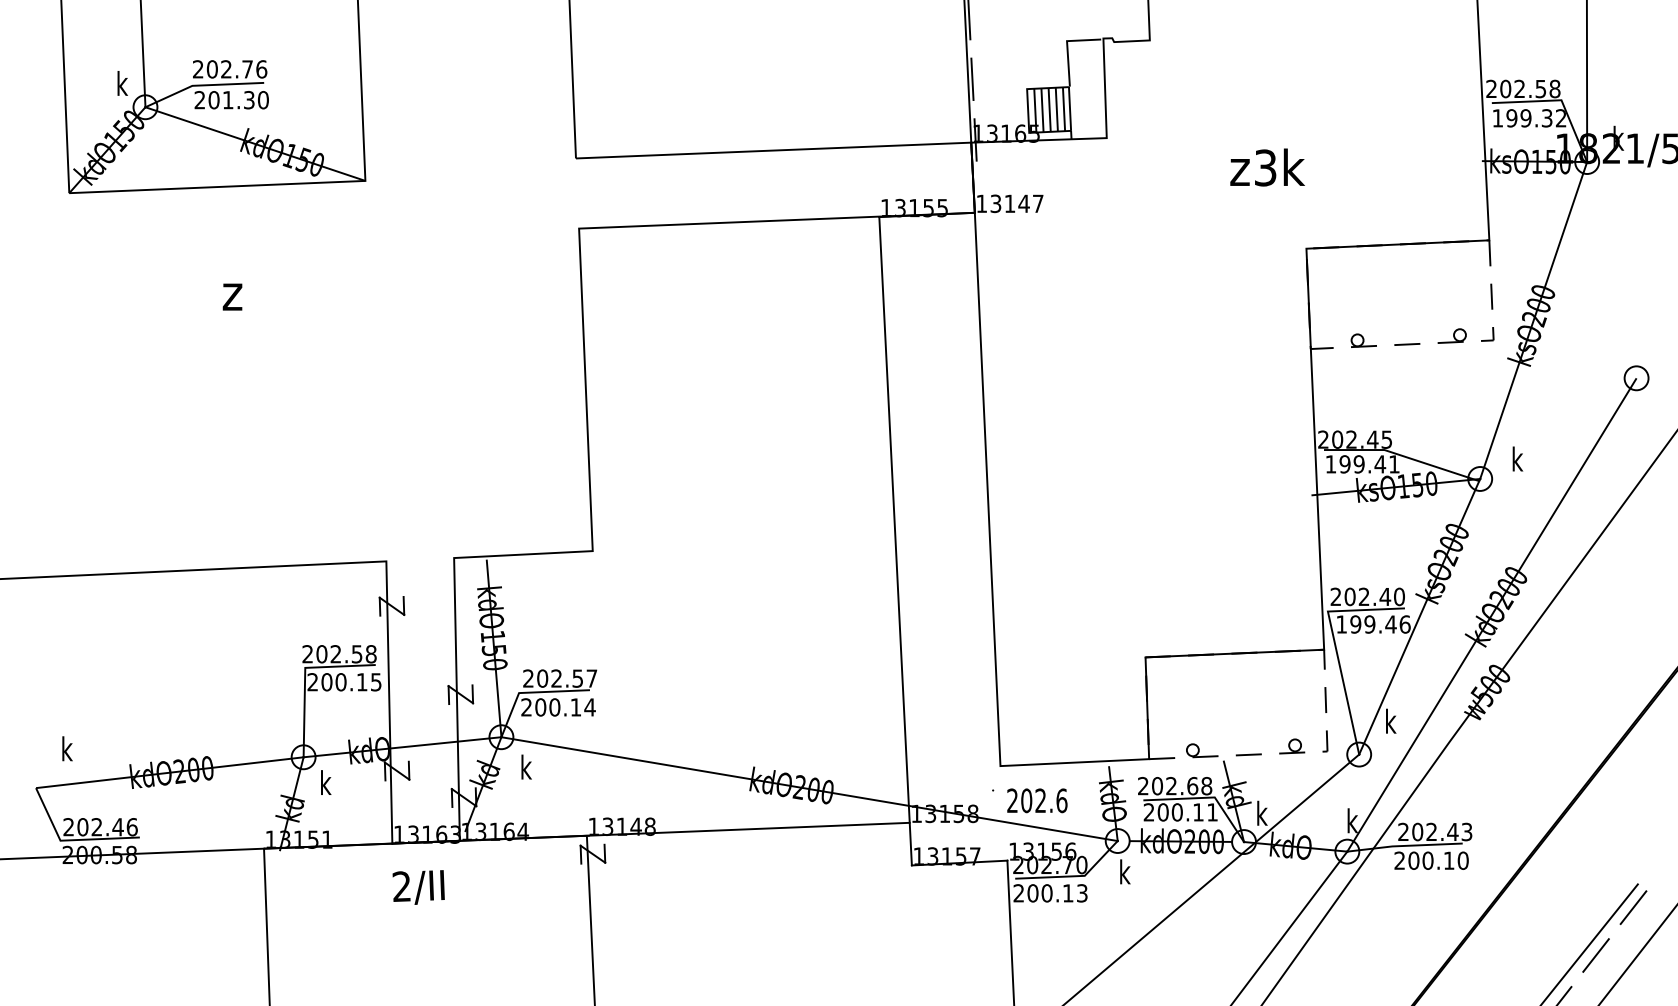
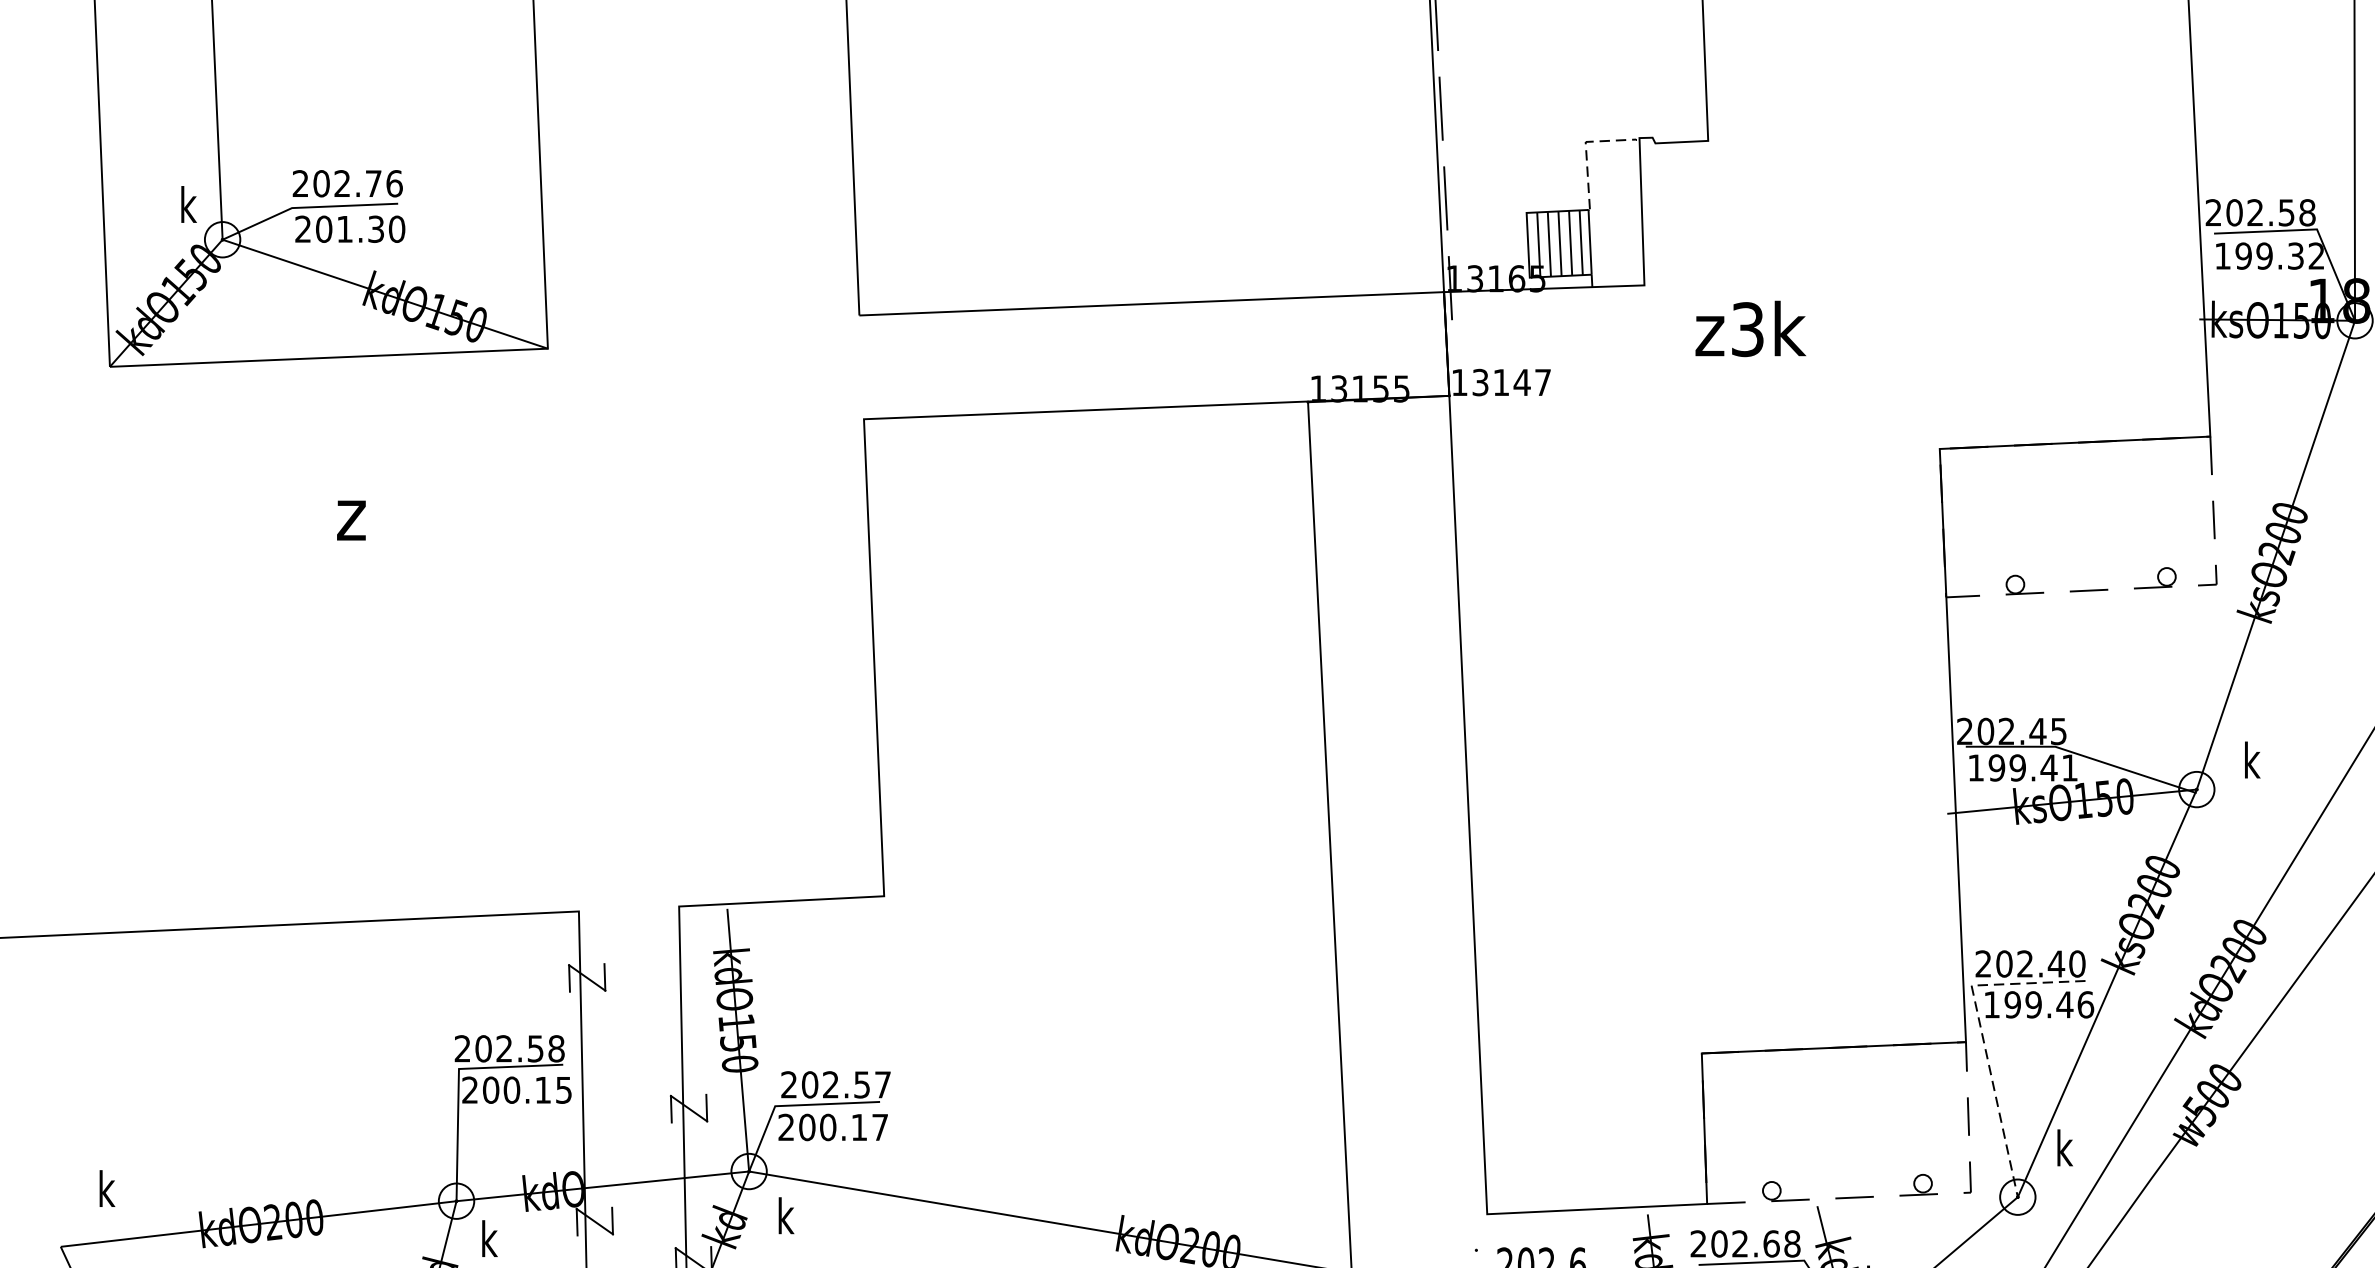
line: (1067, 46) -> (1586, 149), solid -> dashed
text: (1267, 167) -> (1750, 328), moved
line: (1335, 644) -> (1982, 1034), solid -> dashed
text: (589, 707) -> (879, 1127), 200.14 -> 200.17

